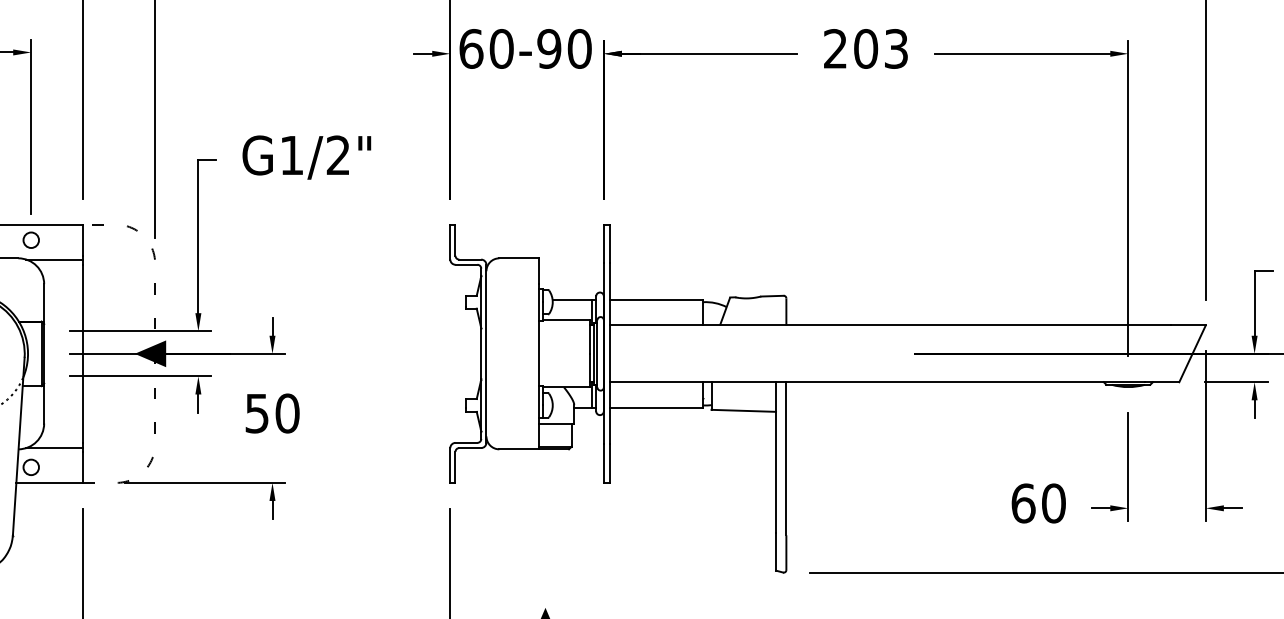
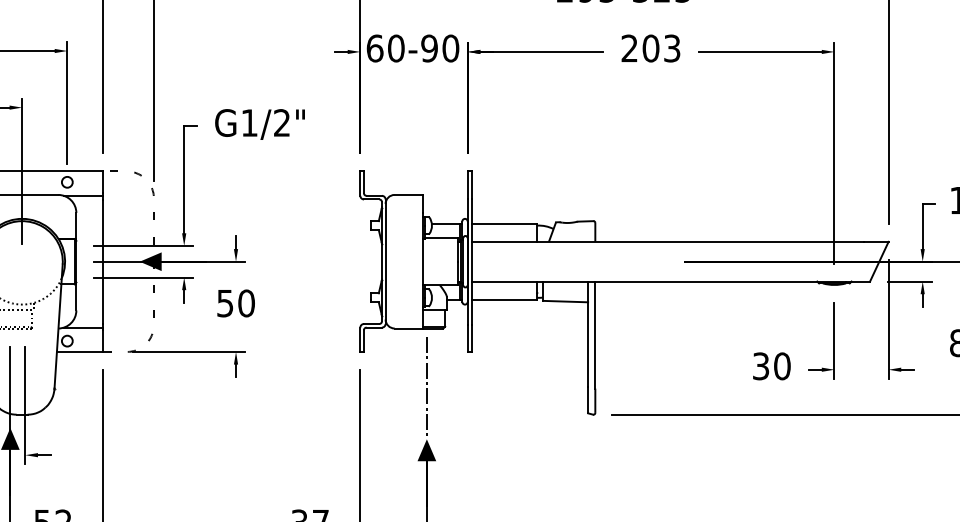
text: (1024, 503) -> (761, 366), 60 -> 30
line: (544, 533) -> (426, 387), added

